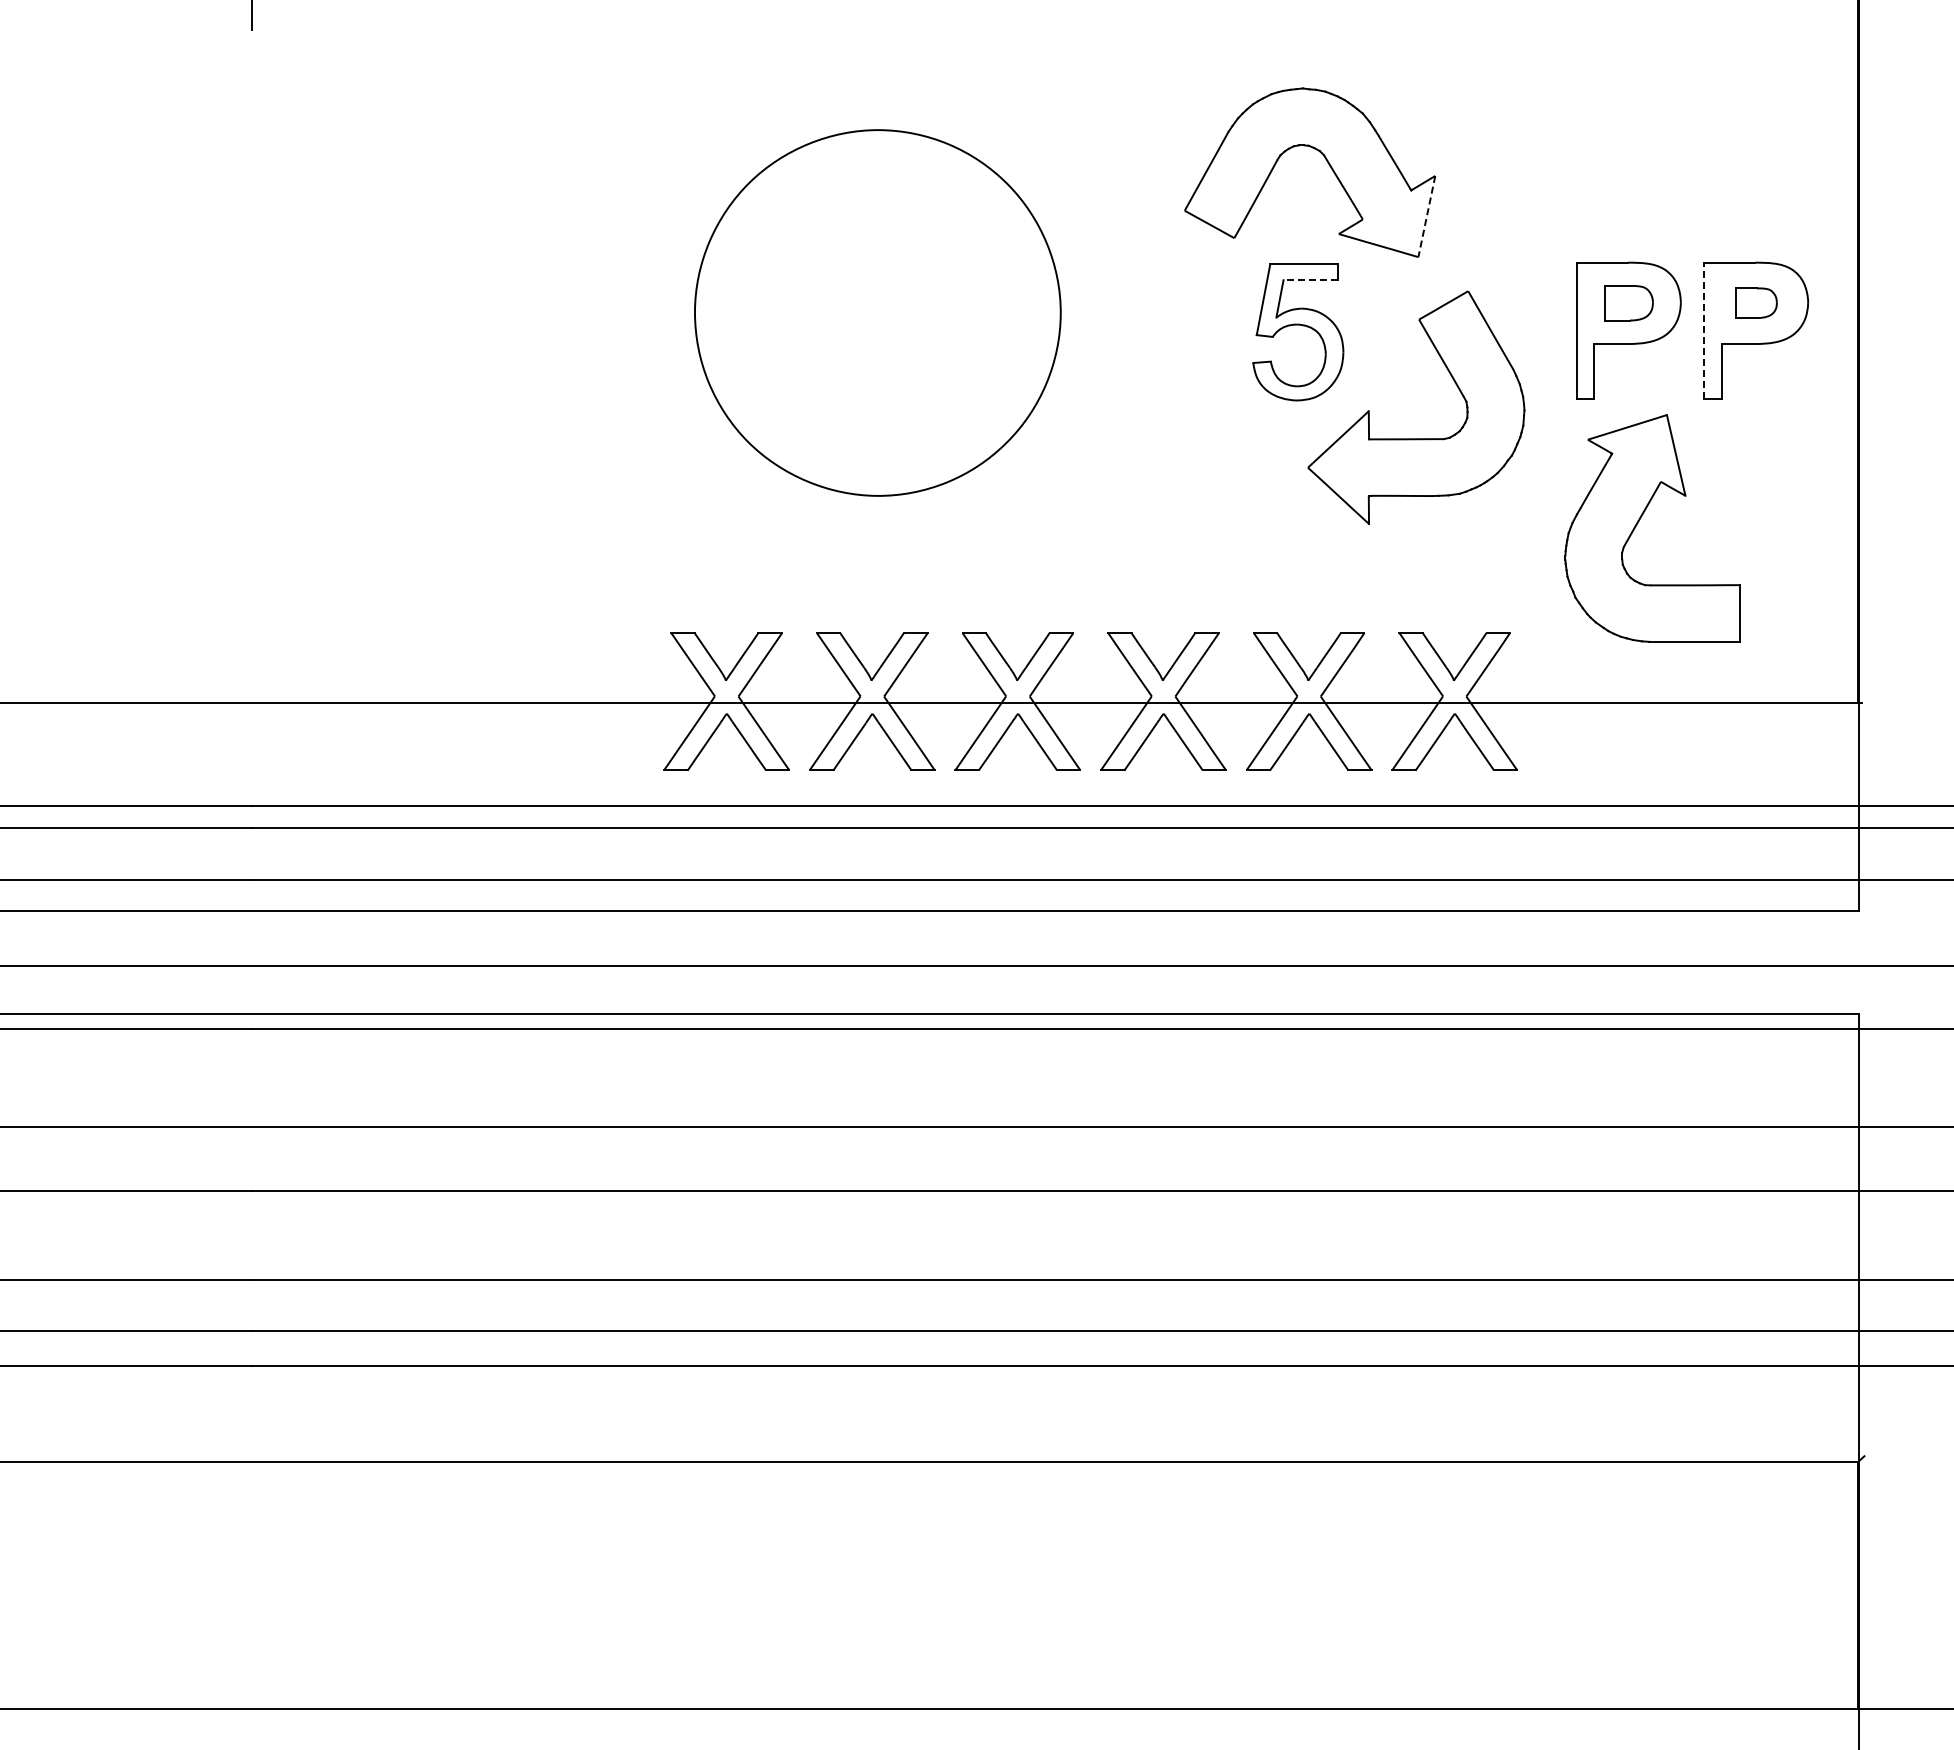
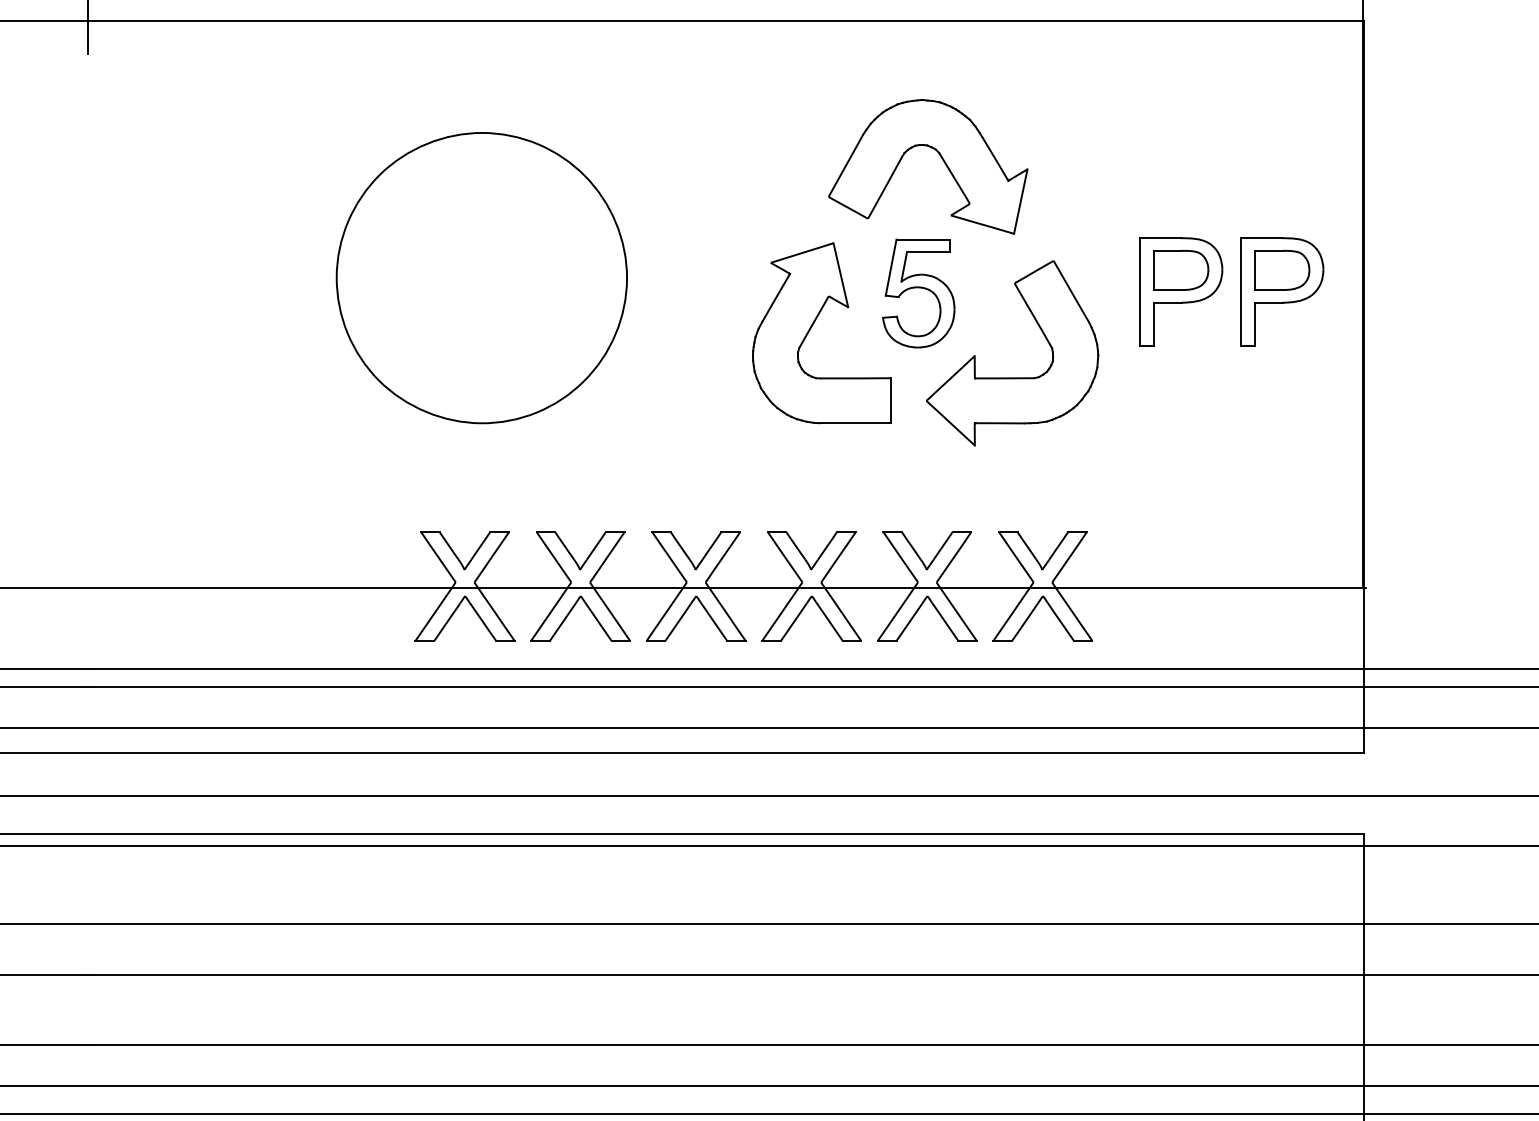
line: (1426, 217) -> (1020, 202), dashed -> solid
line: (1310, 280) -> (928, 252), dashed -> solid
part: (1628, 302) -> (1180, 269), size x1.43
part: (1756, 302) -> (1282, 269), size x1.67
part: (877, 312) -> (481, 277), moved
line: (1703, 330) -> (1240, 292), dashed -> solid
part: (1639, 521) -> (811, 327), moved

